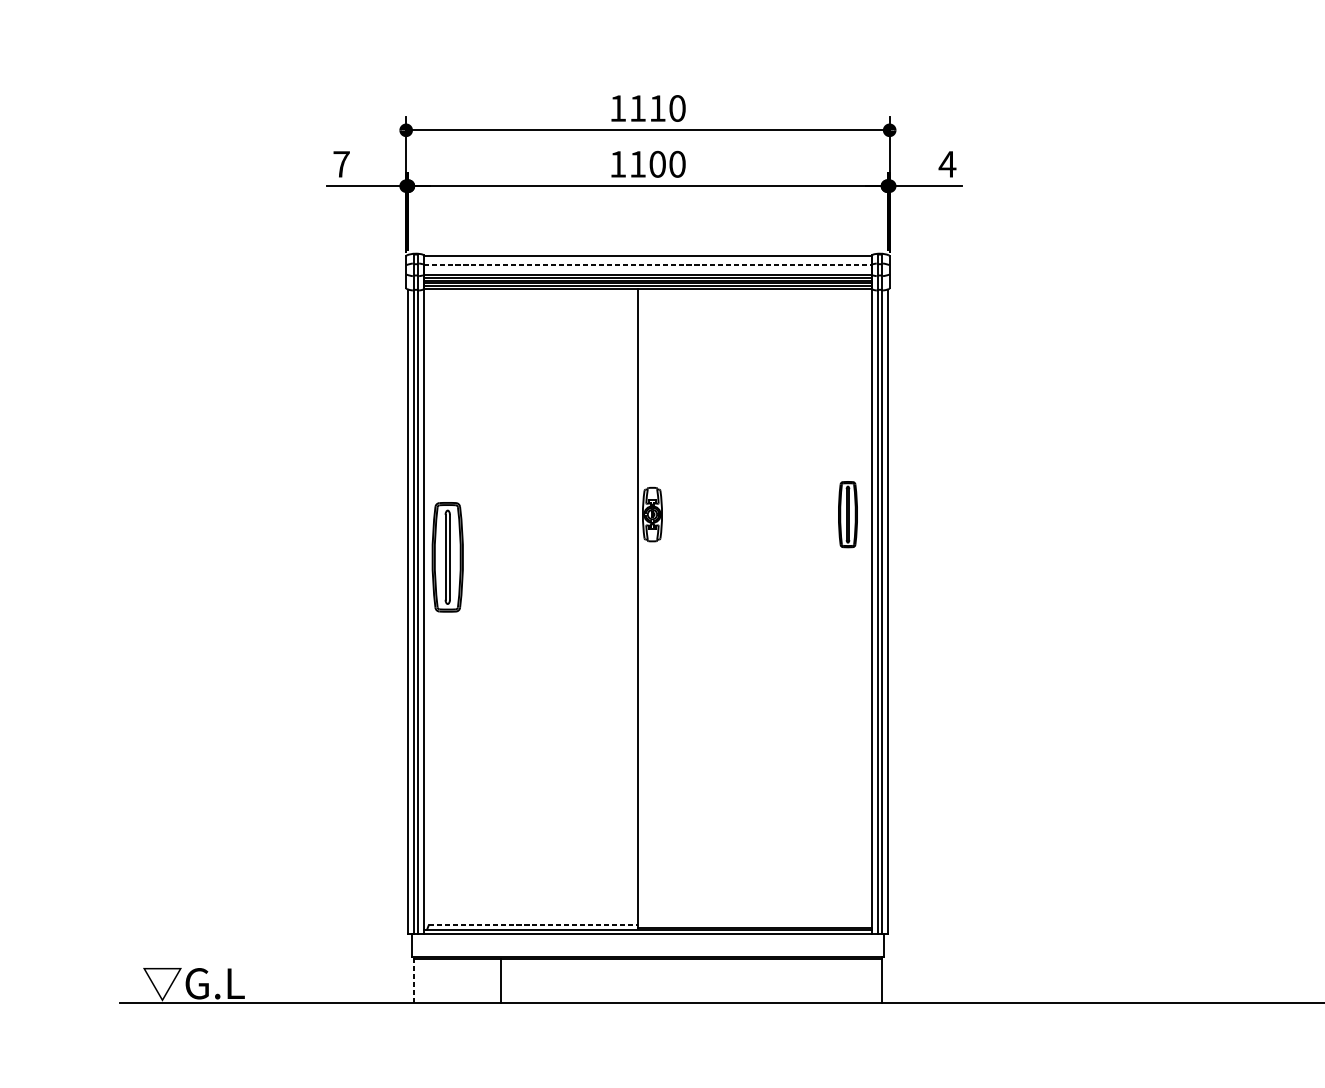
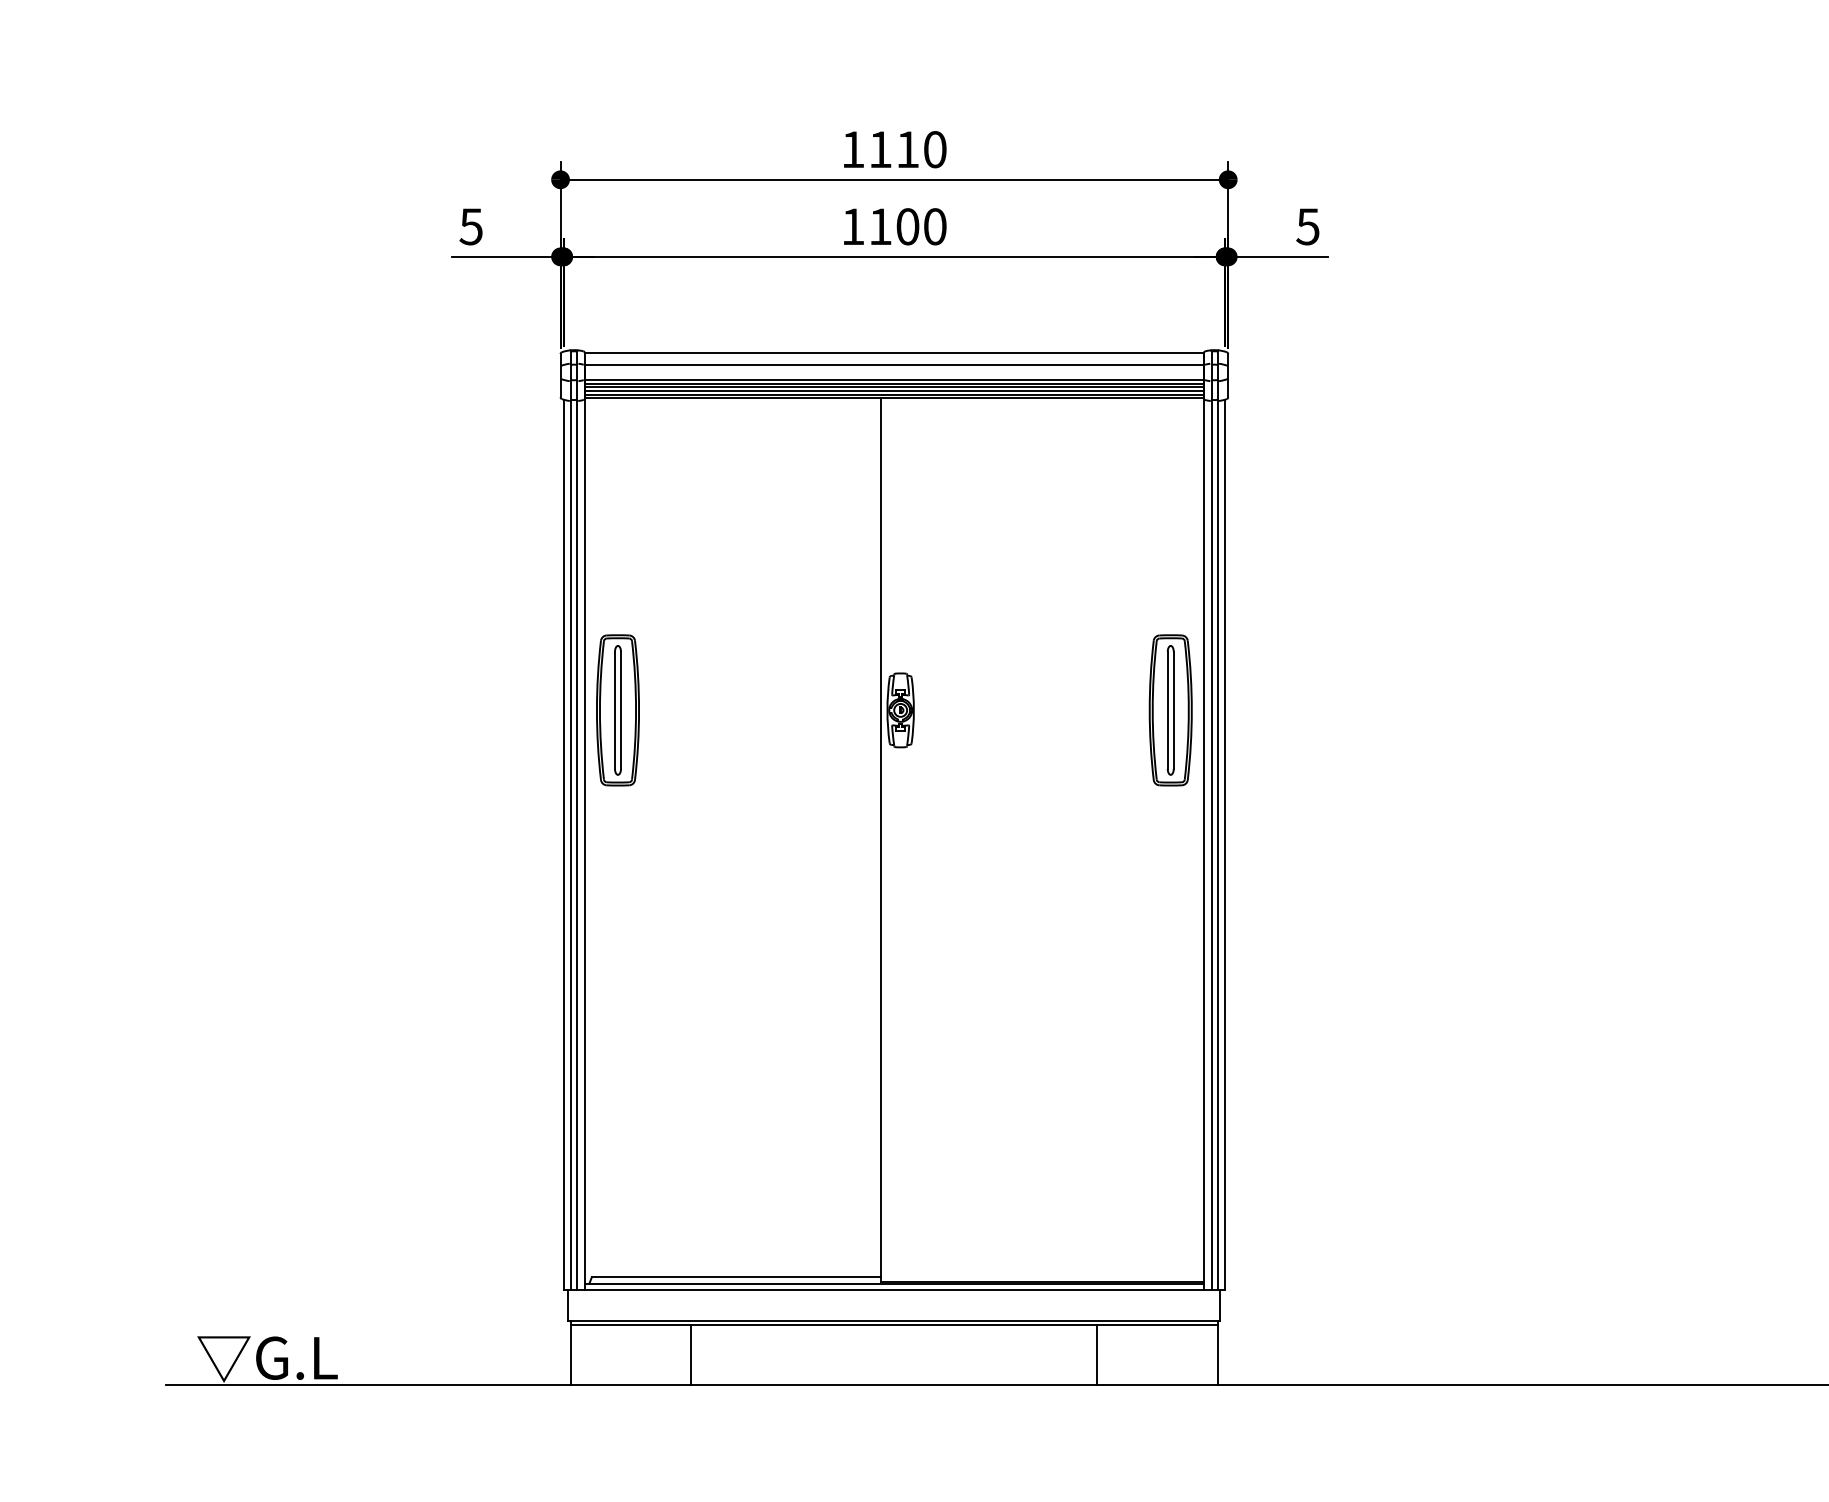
text: (340, 164) -> (470, 226), 7 -> 5
text: (947, 164) -> (1307, 226), 4 -> 5
line: (648, 264) -> (894, 365), dashed -> solid
part: (847, 514) -> (1170, 710), size x1.67
part: (447, 557) -> (617, 710), moved
line: (533, 925) -> (736, 1277), dashed -> solid
line: (414, 979) -> (571, 1352), dashed -> solid
line: (795, 981) -> (1097, 1354), added

